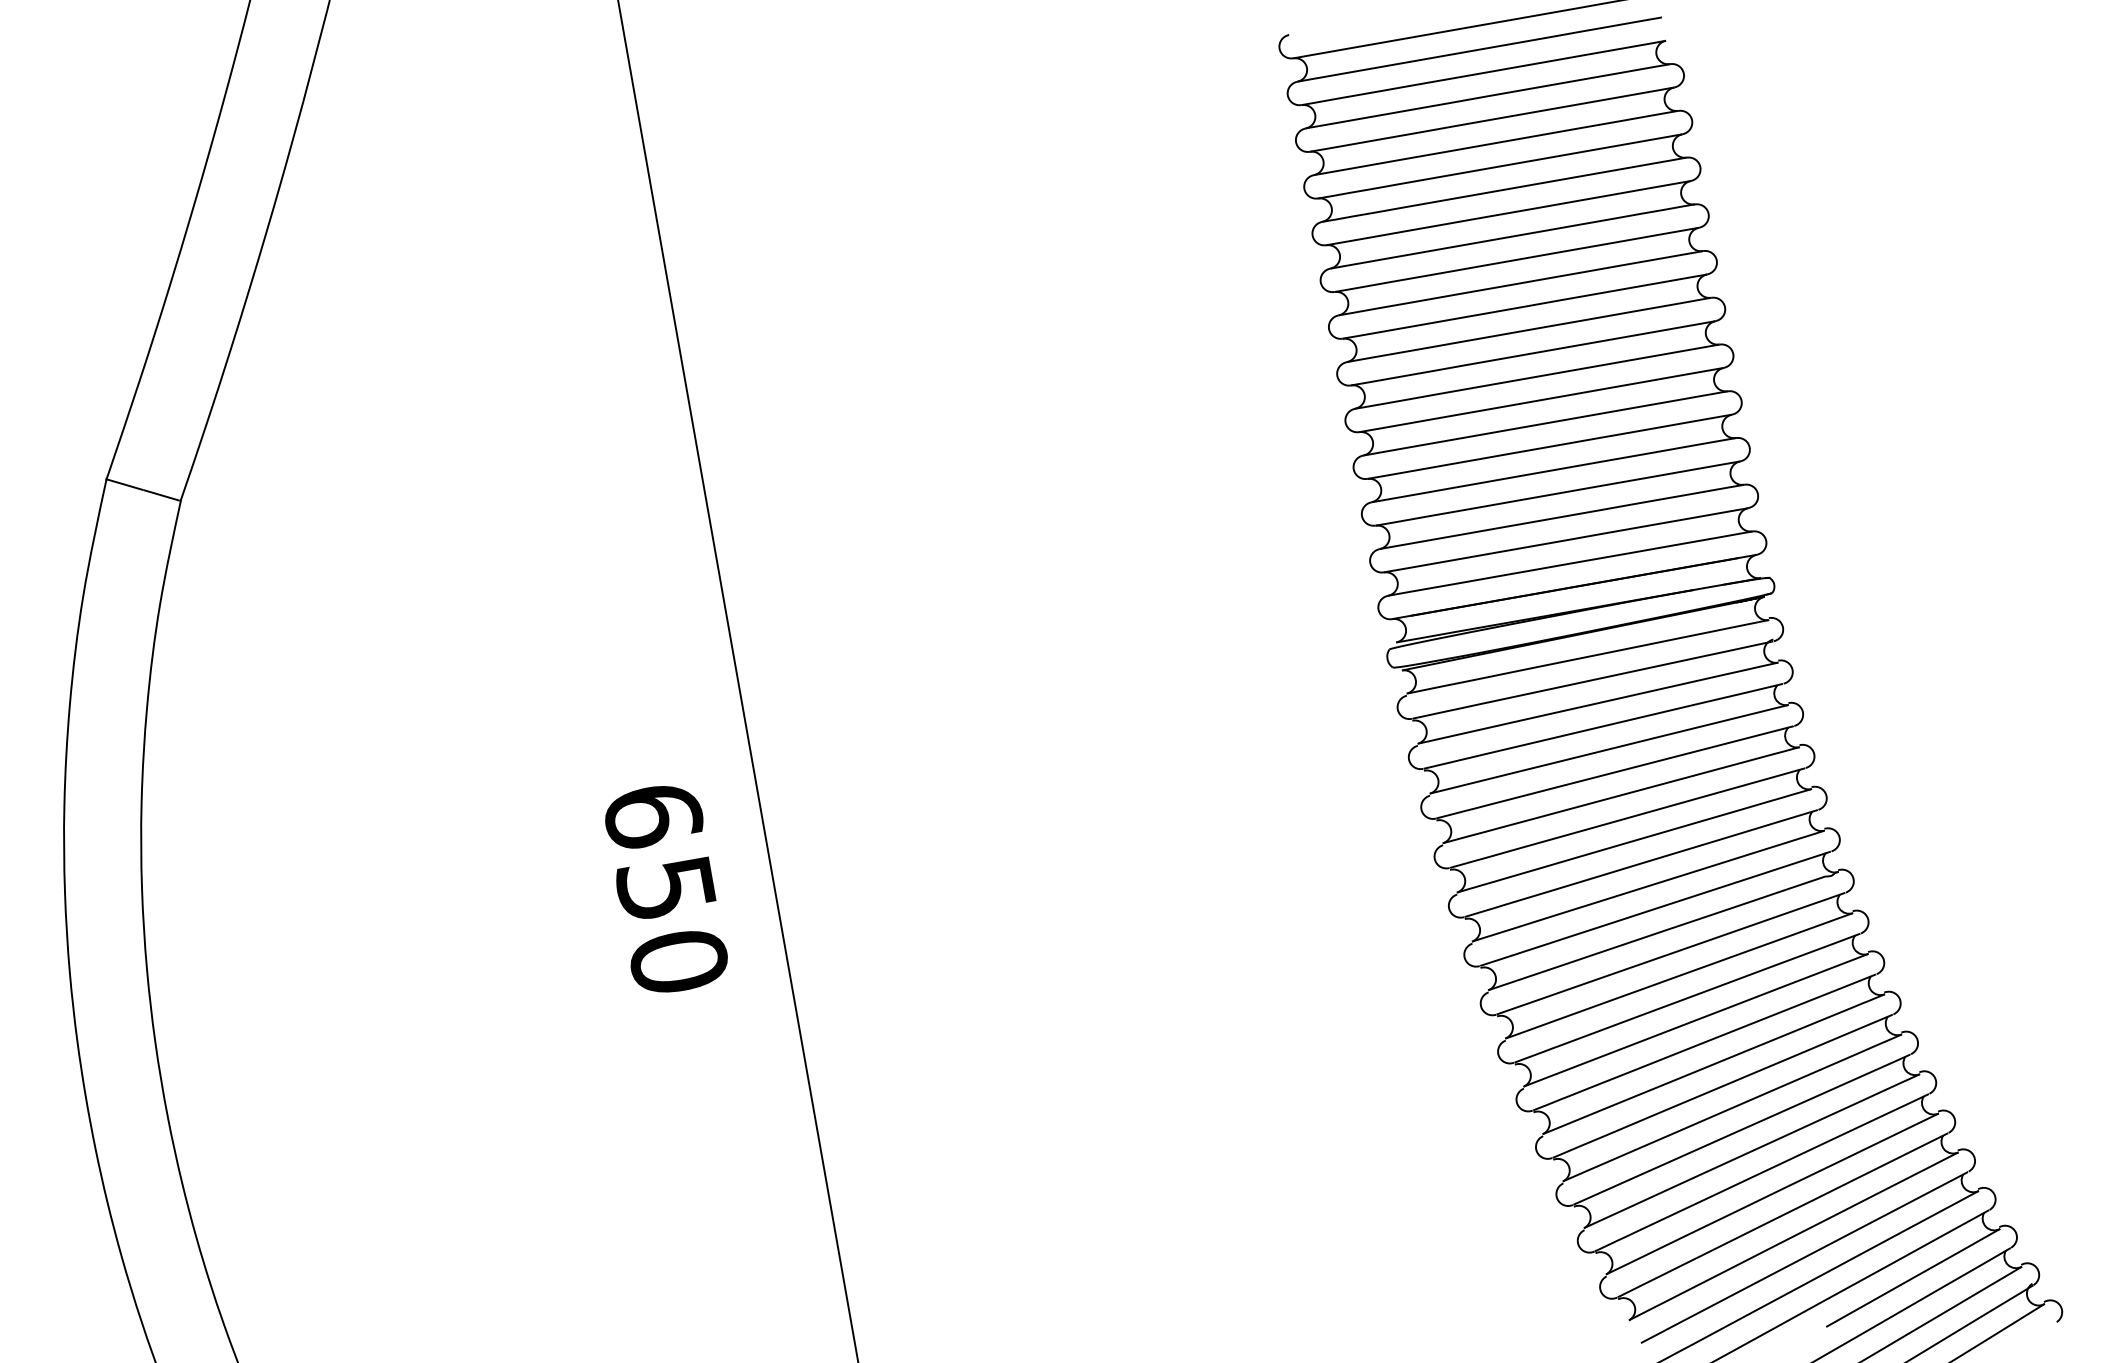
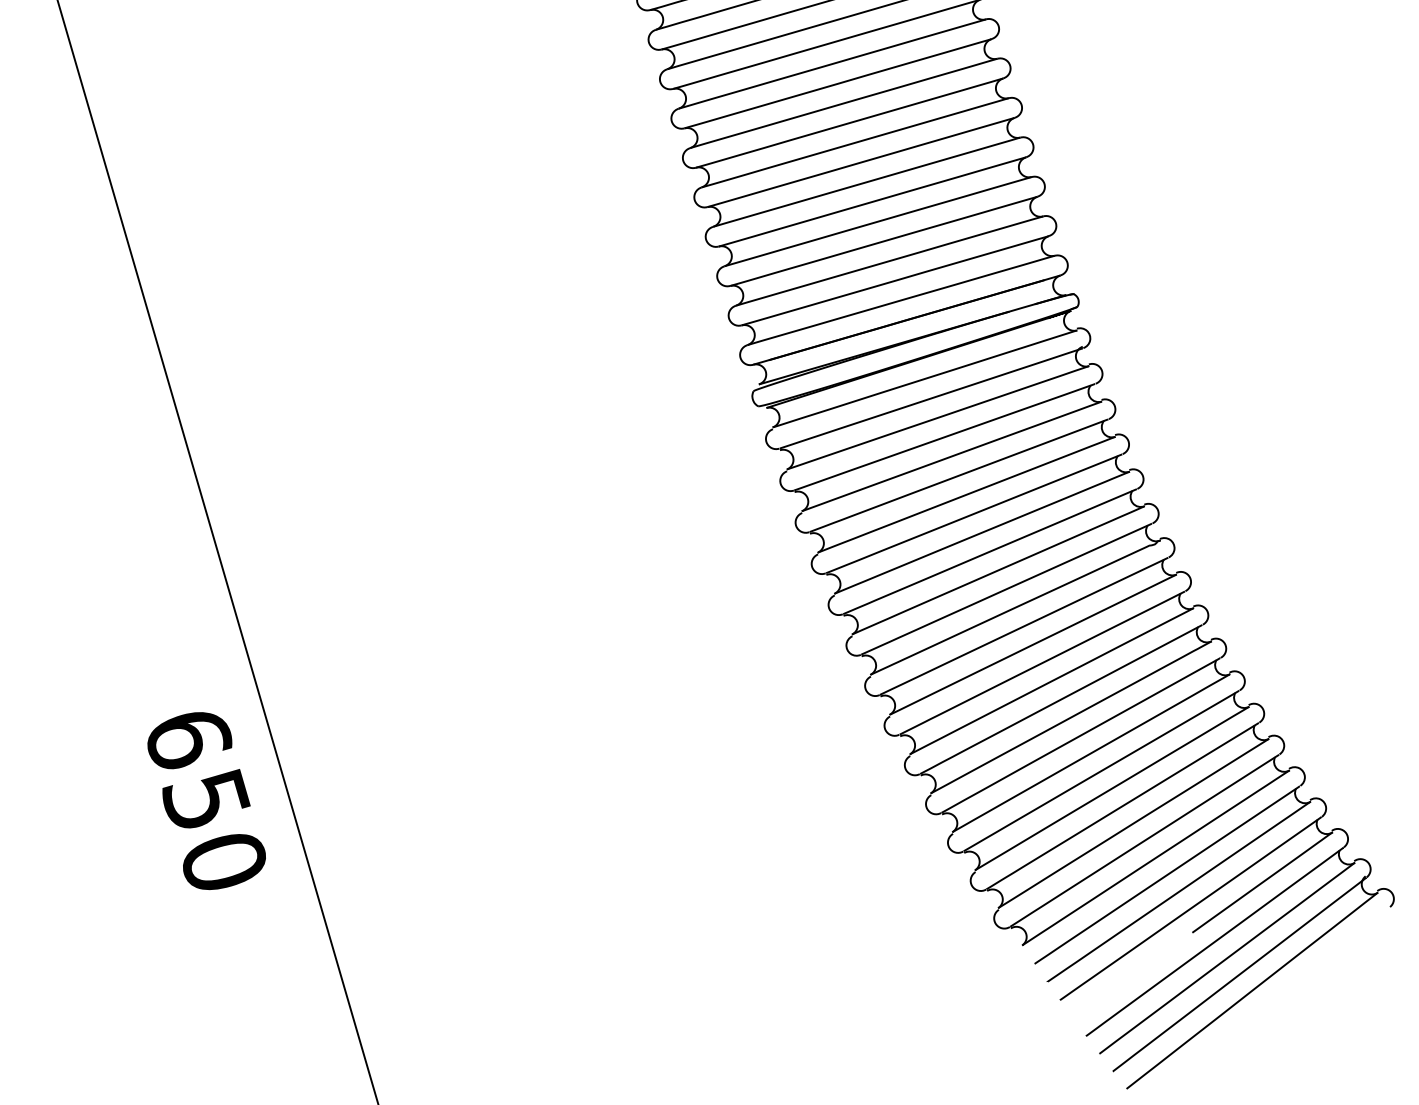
text: (666, 889) -> (206, 801), moved

